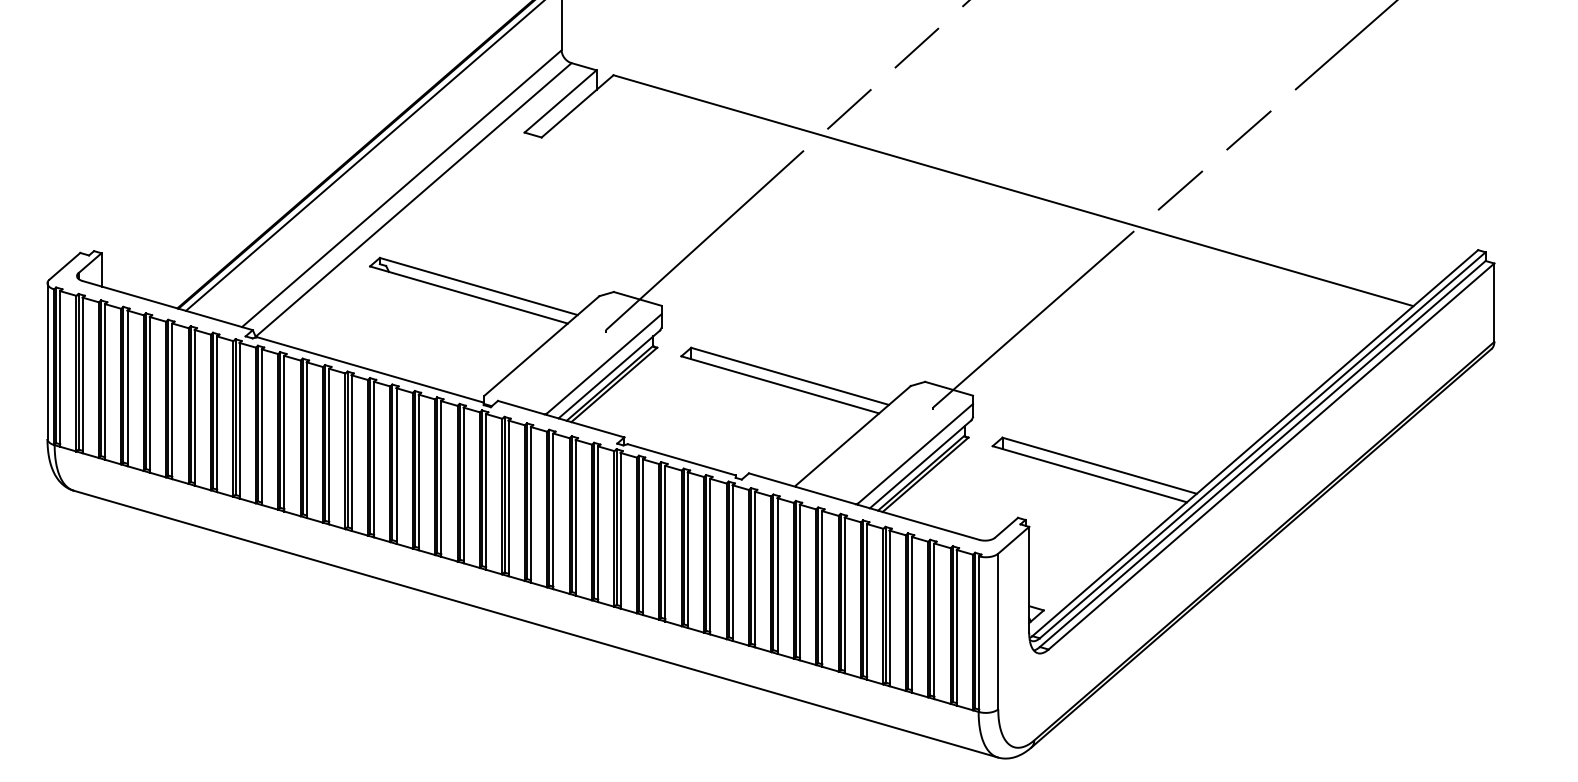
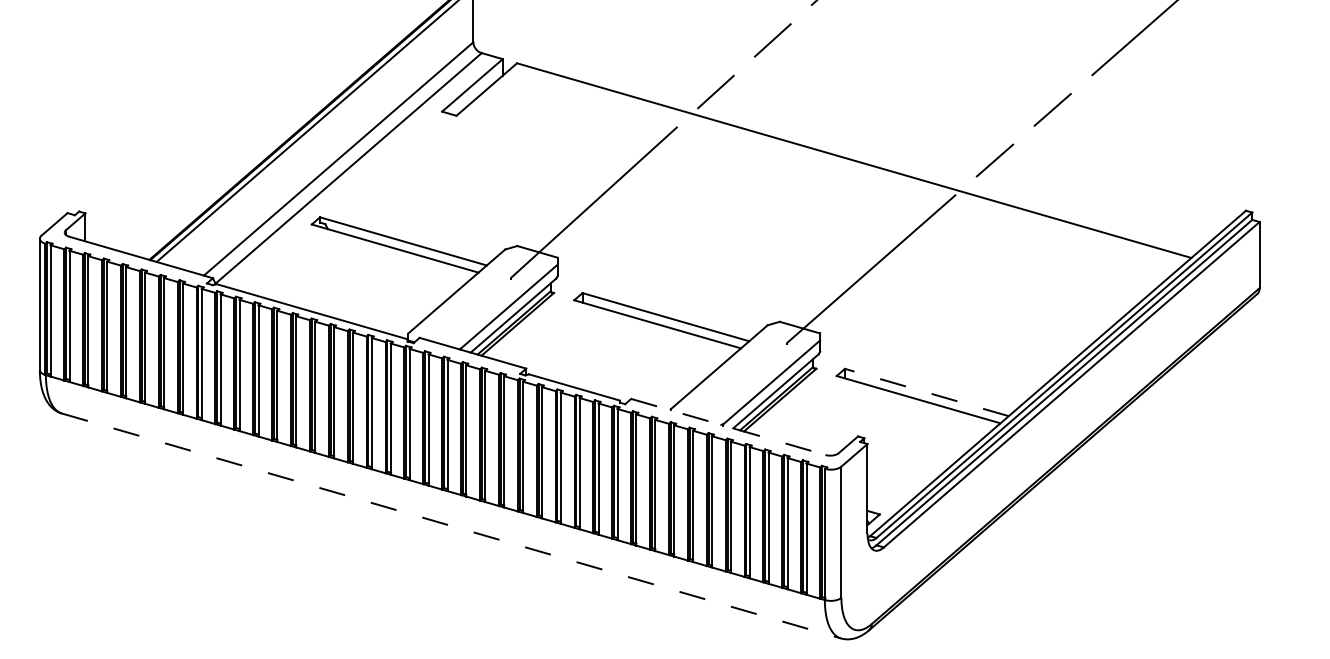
line: (1099, 465) -> (926, 392), solid -> dashed
line: (864, 507) -> (728, 427), solid -> dashed
line: (536, 624) -> (452, 526), solid -> dashed

